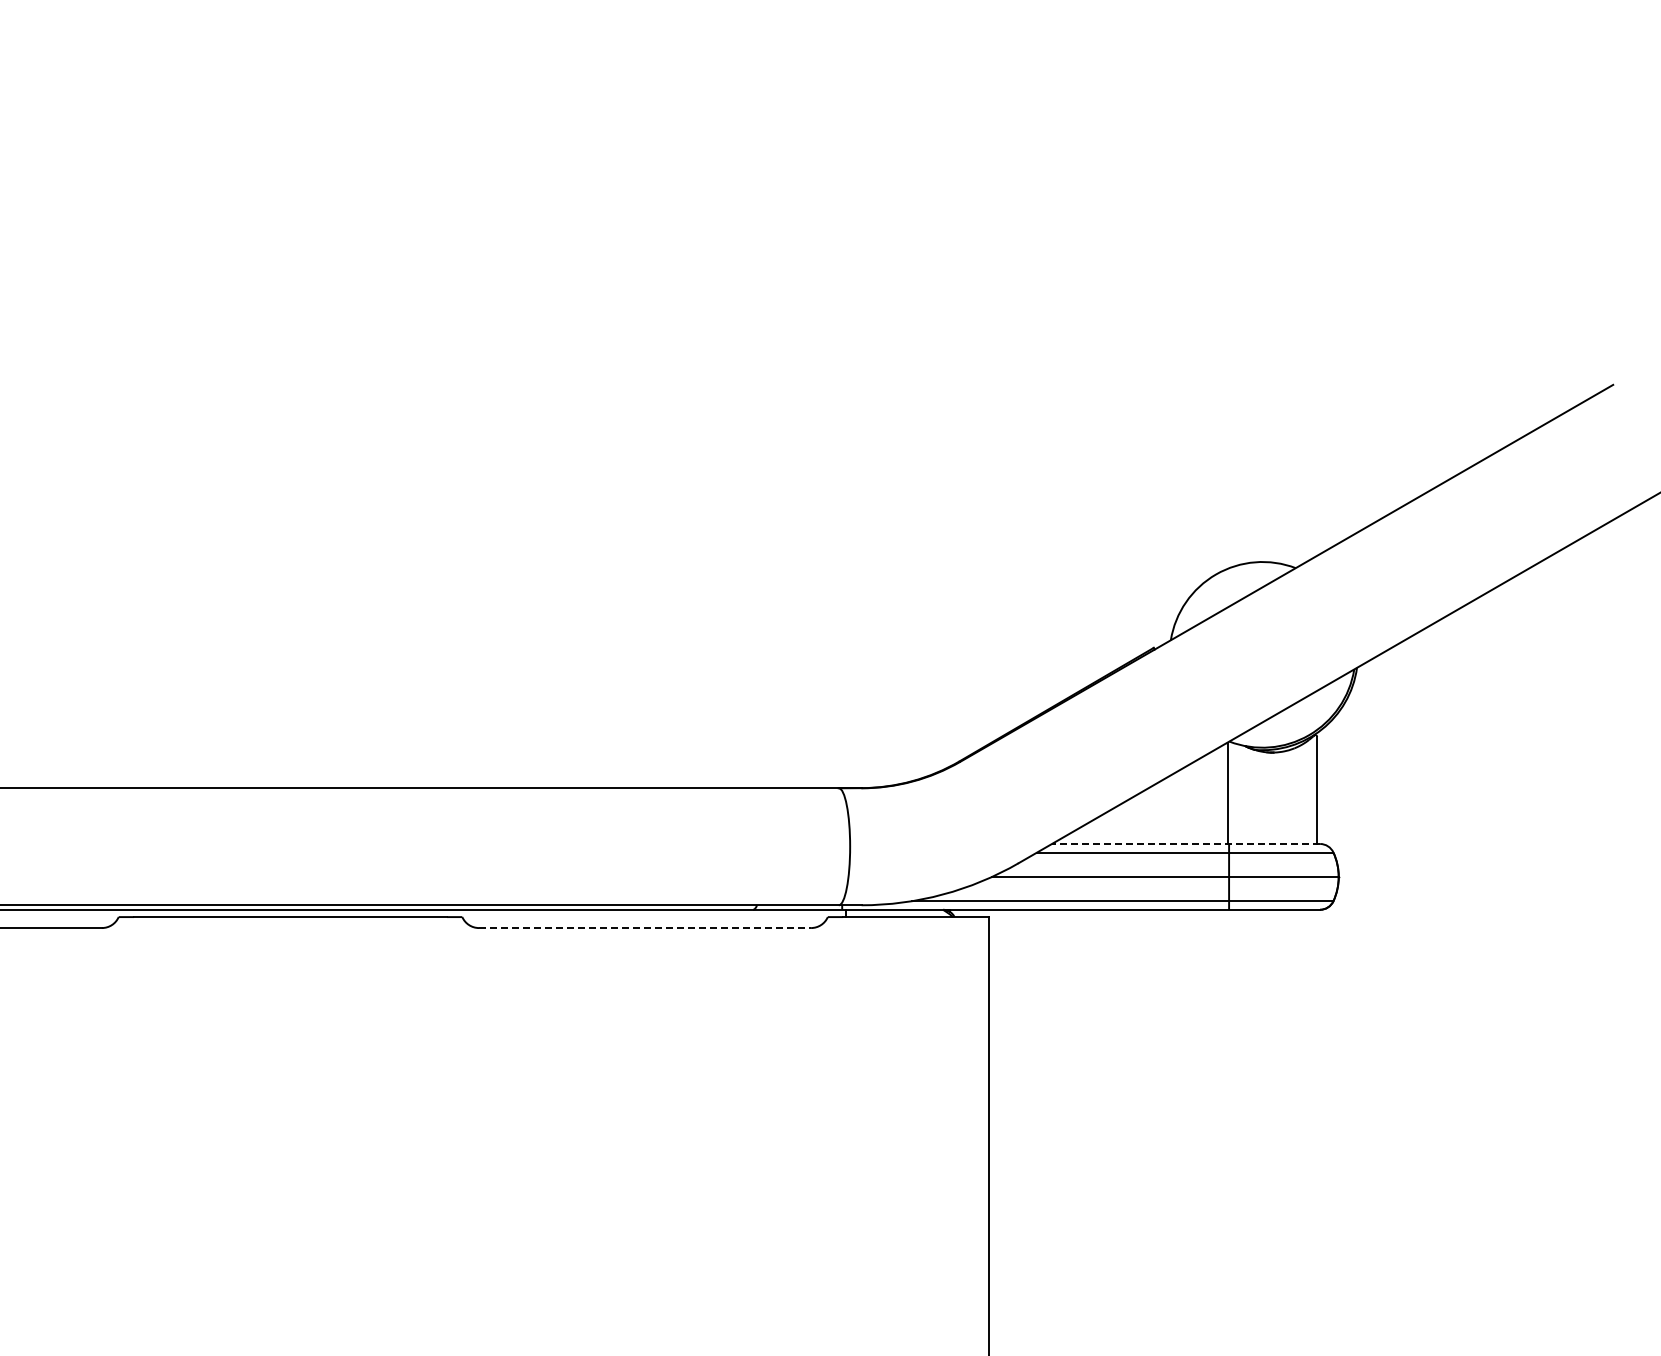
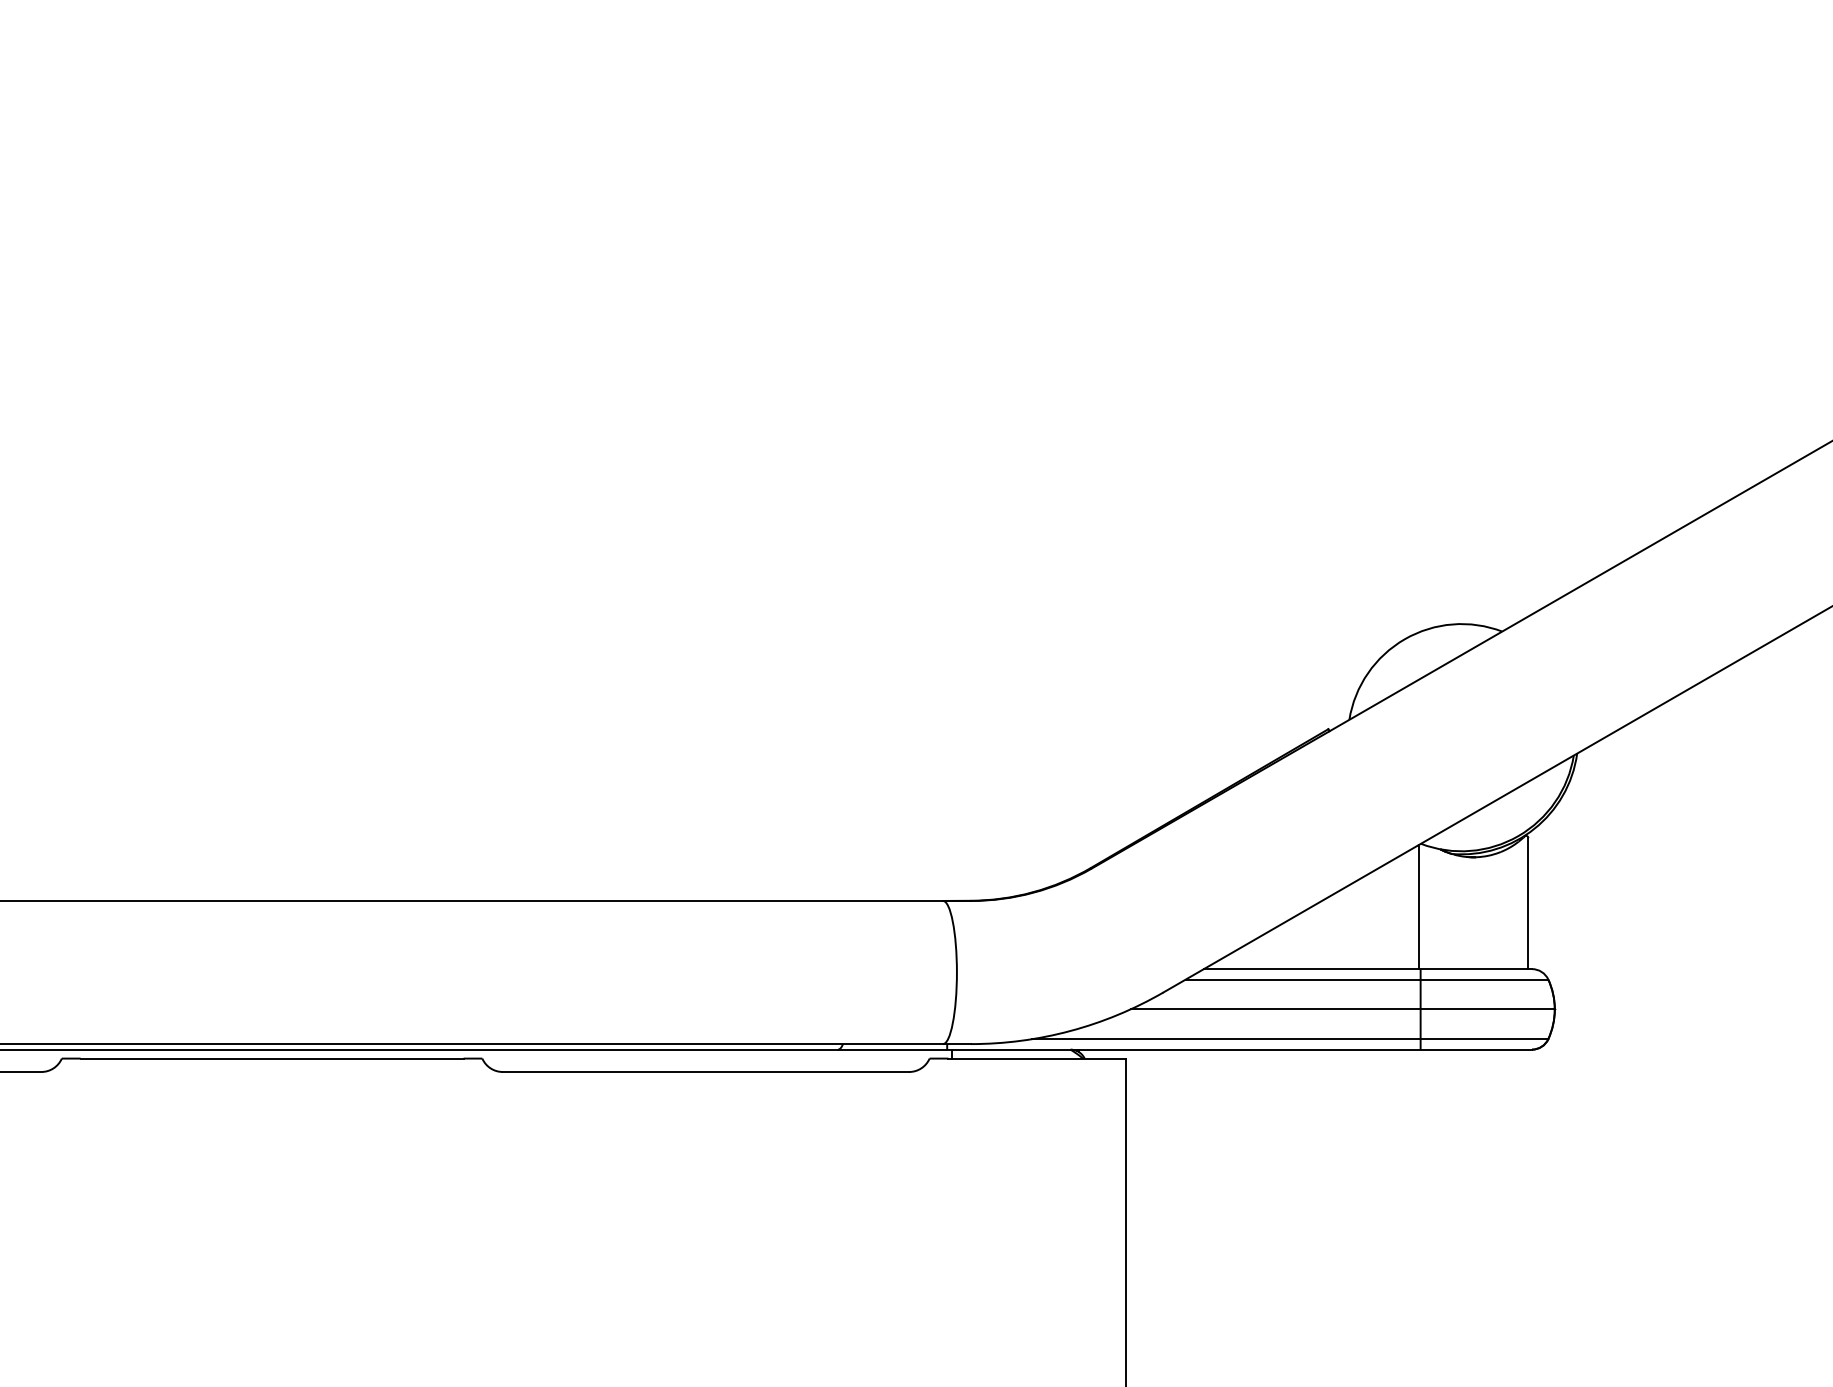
line: (1185, 843) -> (1367, 968), dashed -> solid
line: (645, 928) -> (706, 1072), dashed -> solid

